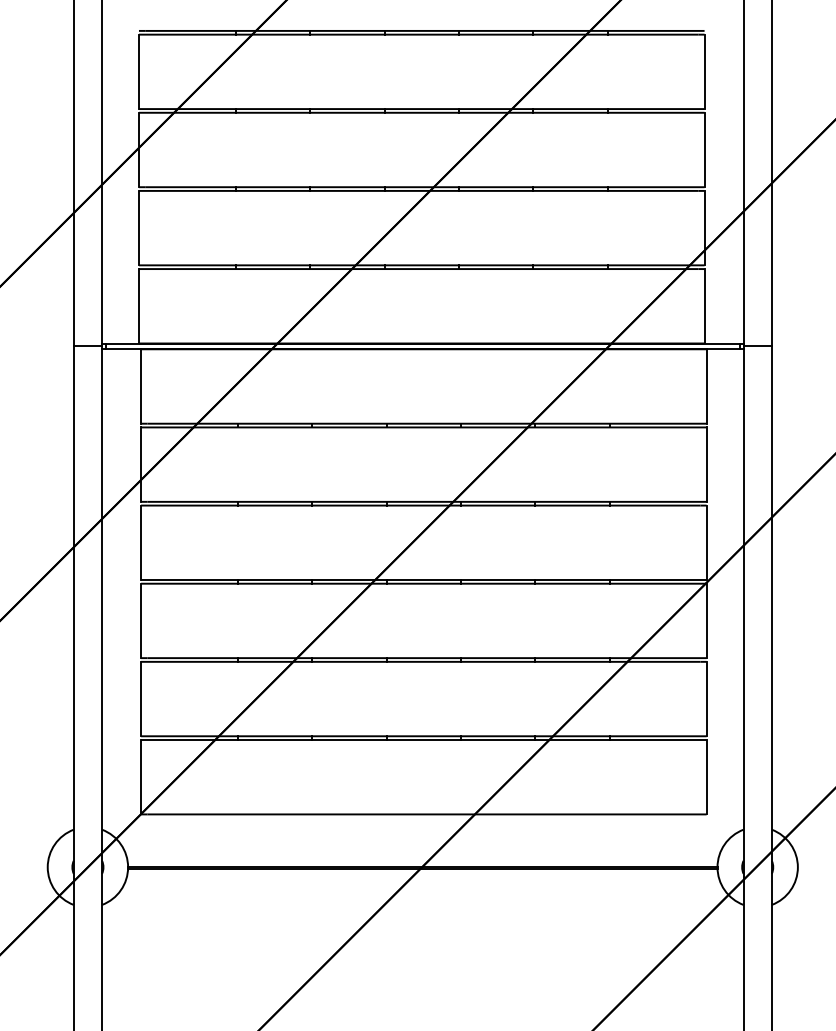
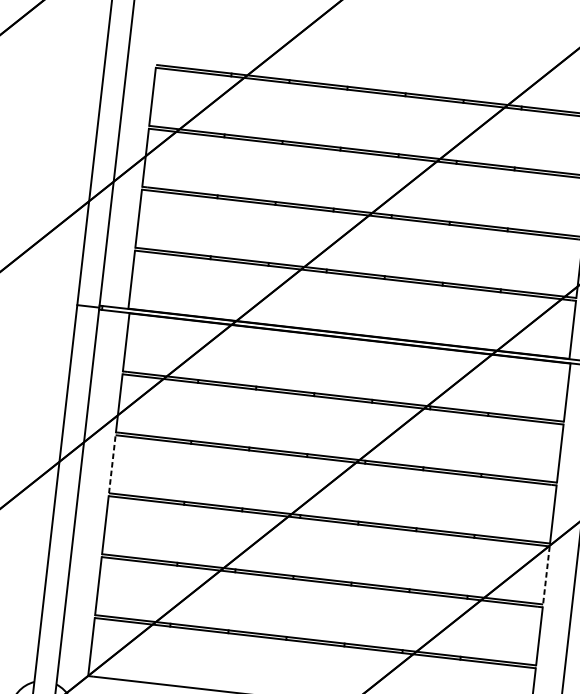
line: (141, 542) -> (112, 464), solid -> dashed
line: (706, 621) -> (546, 575), solid -> dashed

